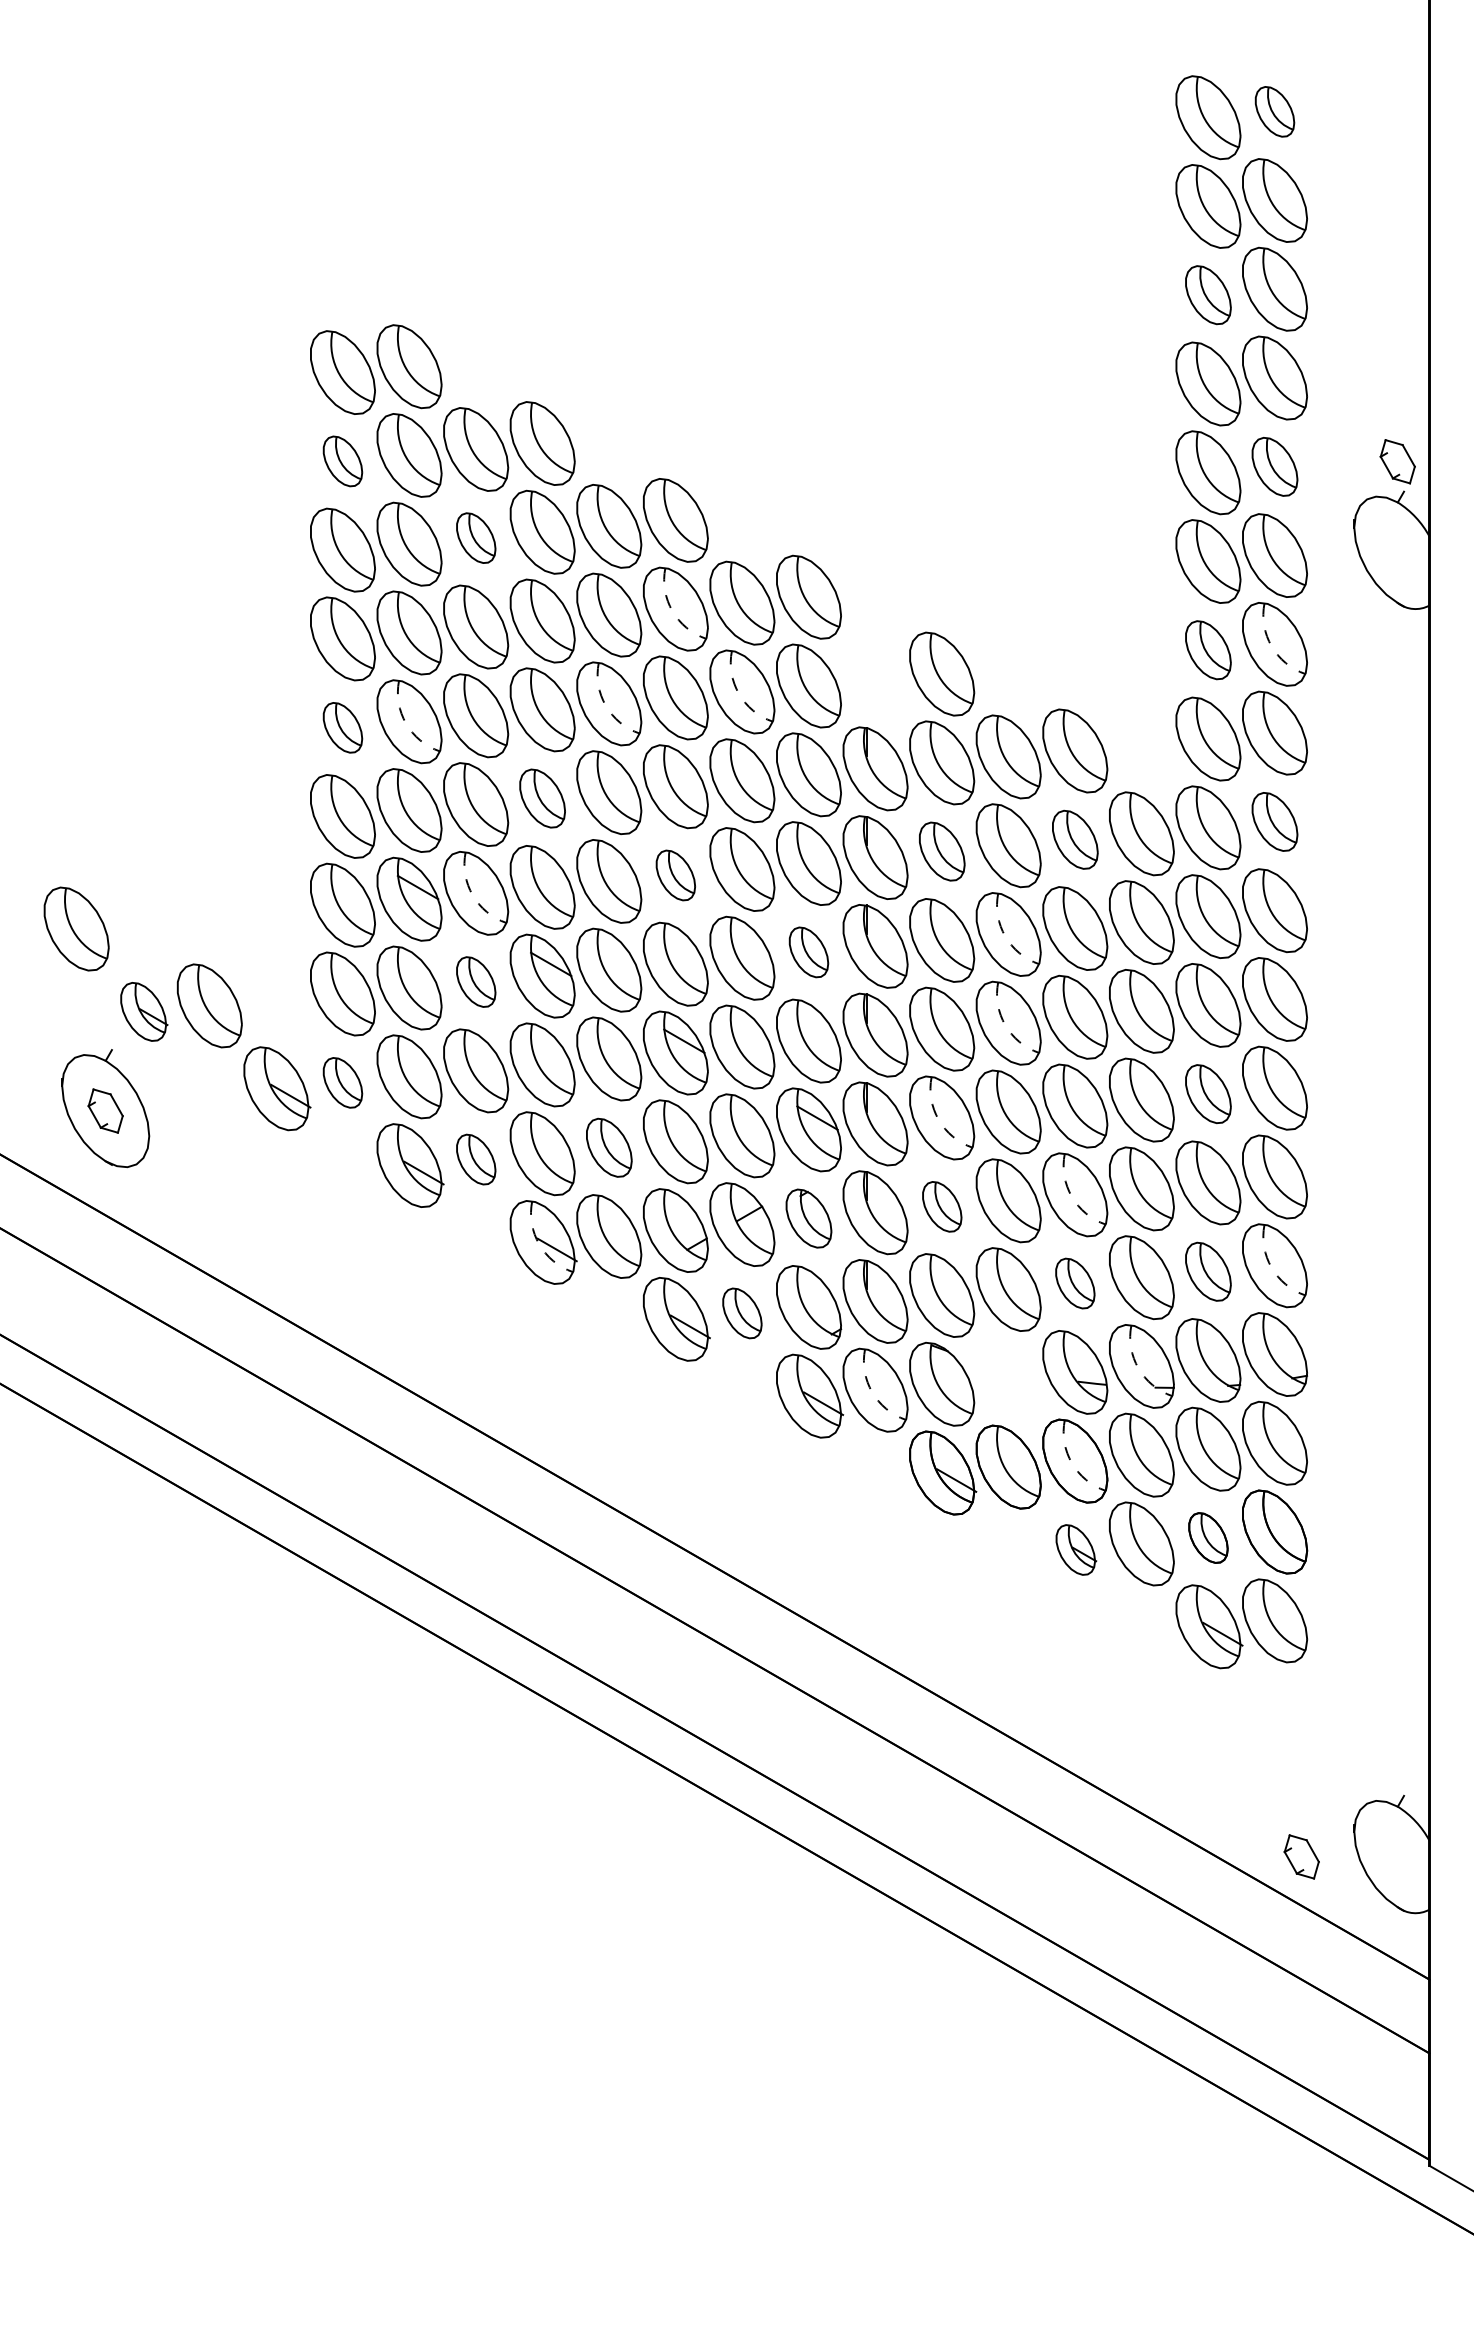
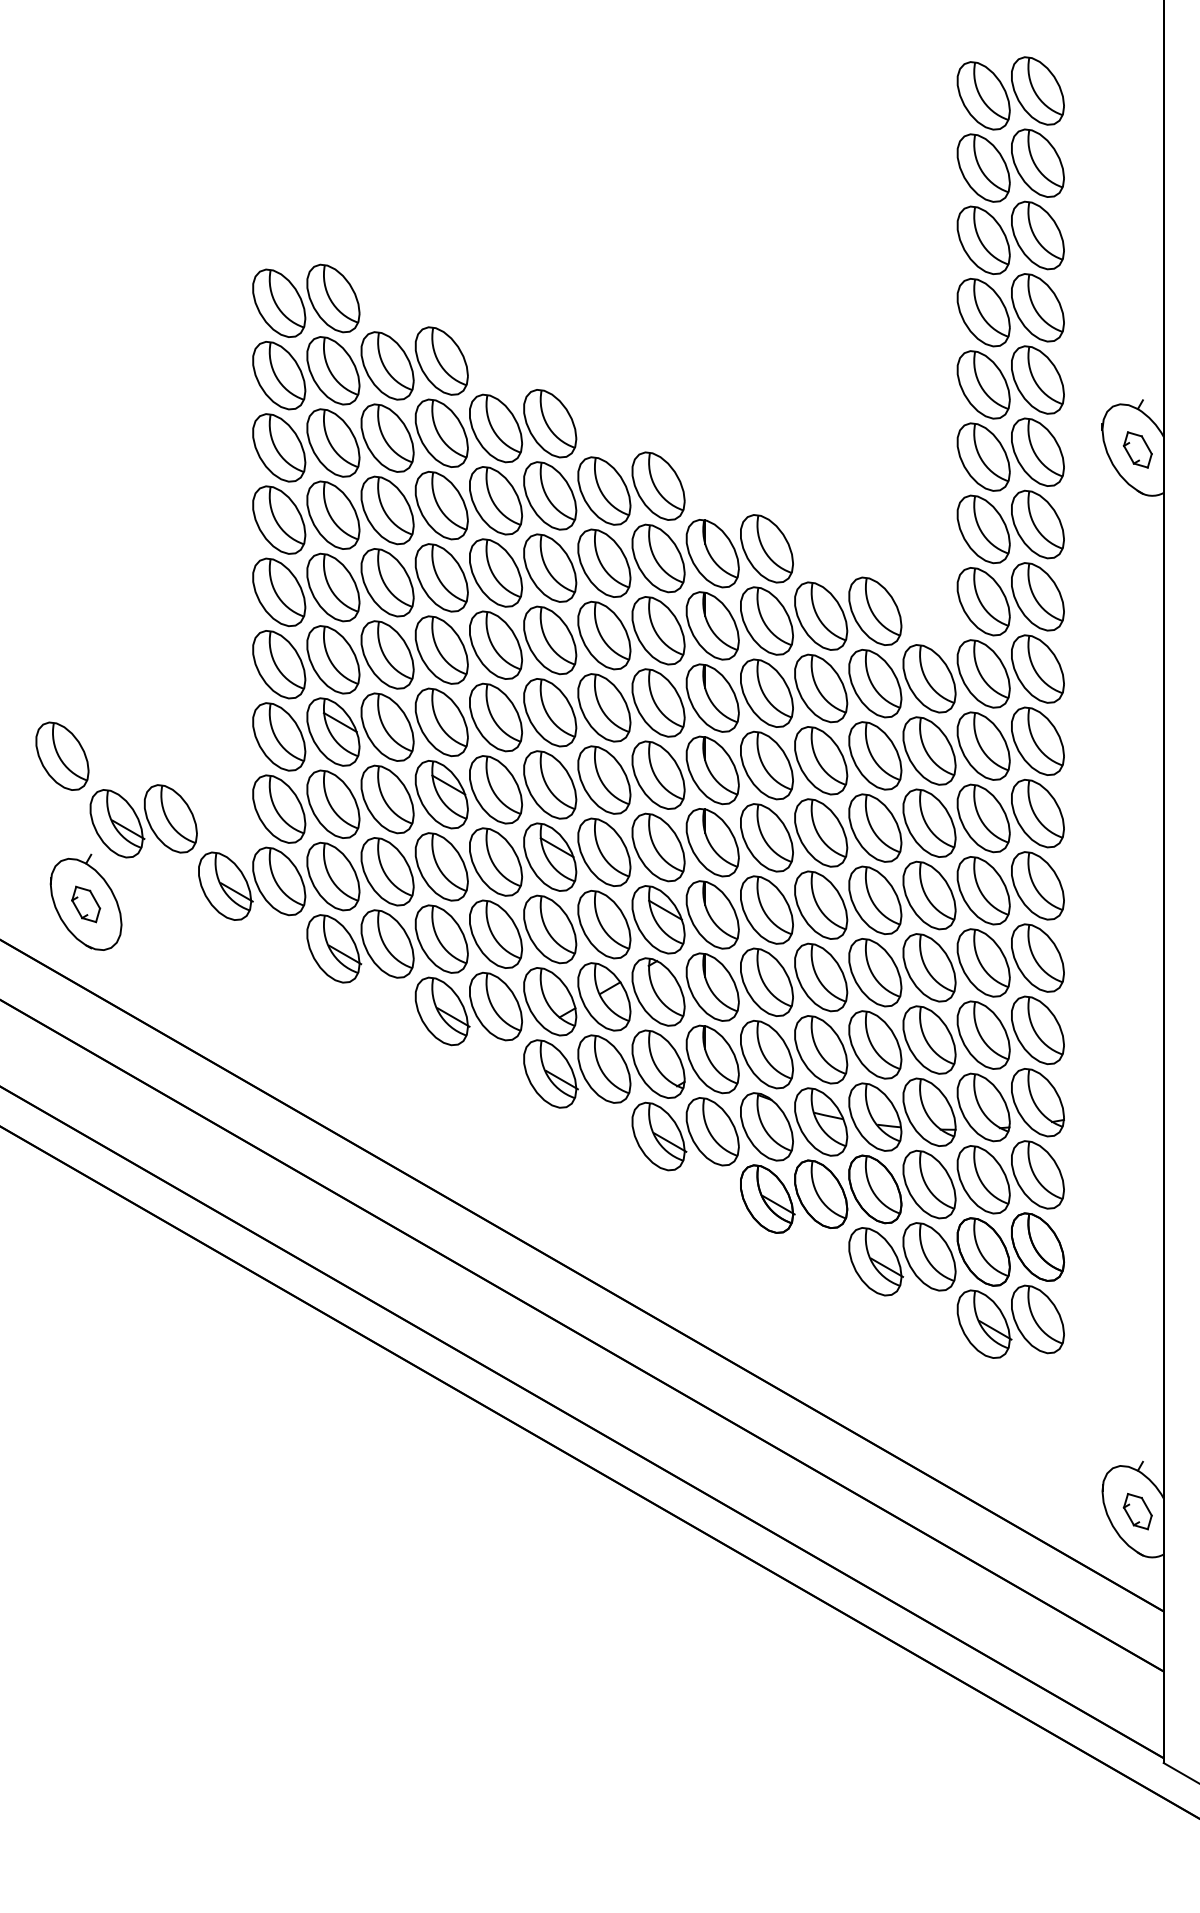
part: (1274, 111) -> (1037, 90), size x1.67
part: (1208, 294) -> (983, 239), size x1.43
part: (342, 461) -> (278, 375), size x1.67
part: (1397, 461) -> (1137, 449), moved
part: (1274, 466) -> (1037, 379), size x1.43
part: (476, 537) -> (387, 437), size x1.67
arc: (672, 611) -> (547, 497), dashed -> solid
arc: (1271, 646) -> (1035, 526), dashed -> solid
part: (1208, 649) -> (983, 528), size x1.43
part: (875, 679) -> (712, 553), added
arc: (739, 693) -> (602, 564), dashed -> solid
arc: (605, 705) -> (492, 574), dashed -> solid
arc: (406, 723) -> (330, 588), dashed -> solid
part: (342, 727) -> (278, 592), size x1.67
part: (542, 798) -> (441, 650), size x1.43
part: (1274, 821) -> (1037, 668), size x1.43
part: (1075, 839) -> (875, 683), size x1.43
part: (942, 851) -> (767, 693), size x1.43
part: (675, 875) -> (549, 712), size x1.67
arc: (472, 895) -> (384, 728), dashed -> solid
arc: (1005, 936) -> (818, 762), dashed -> solid
part: (808, 952) -> (658, 775), size x1.67
part: (476, 981) -> (387, 798), size x1.67
part: (144, 1011) -> (117, 823), size x1.43
arc: (1005, 1025) -> (818, 834), dashed -> solid
part: (342, 1082) -> (278, 881), size x1.67
part: (1208, 1093) -> (983, 890), size x1.43
arc: (938, 1119) -> (764, 911), dashed -> solid
part: (609, 1147) -> (496, 934), size x1.43
part: (476, 1159) -> (387, 943), size x1.67
arc: (1071, 1196) -> (872, 974), dashed -> solid
part: (942, 1206) -> (767, 982), size x1.67
part: (808, 1218) -> (658, 991), size x1.43
arc: (539, 1244) -> (439, 1013), dashed -> solid
arc: (1271, 1267) -> (1035, 1031), dashed -> solid
part: (1208, 1271) -> (983, 1035), size x1.43
part: (1075, 1283) -> (875, 1044), size x1.67
part: (742, 1313) -> (604, 1069), size x1.67
arc: (1138, 1368) -> (926, 1114), dashed -> solid
part: (1008, 1378) -> (821, 1122), added
arc: (872, 1392) -> (710, 1133), dashed -> solid
arc: (1071, 1463) -> (872, 1191), dashed -> solid
part: (1208, 1537) -> (983, 1251), size x1.67
part: (1076, 1549) -> (876, 1261), size x1.67
part: (1301, 1856) -> (1137, 1511), moved

